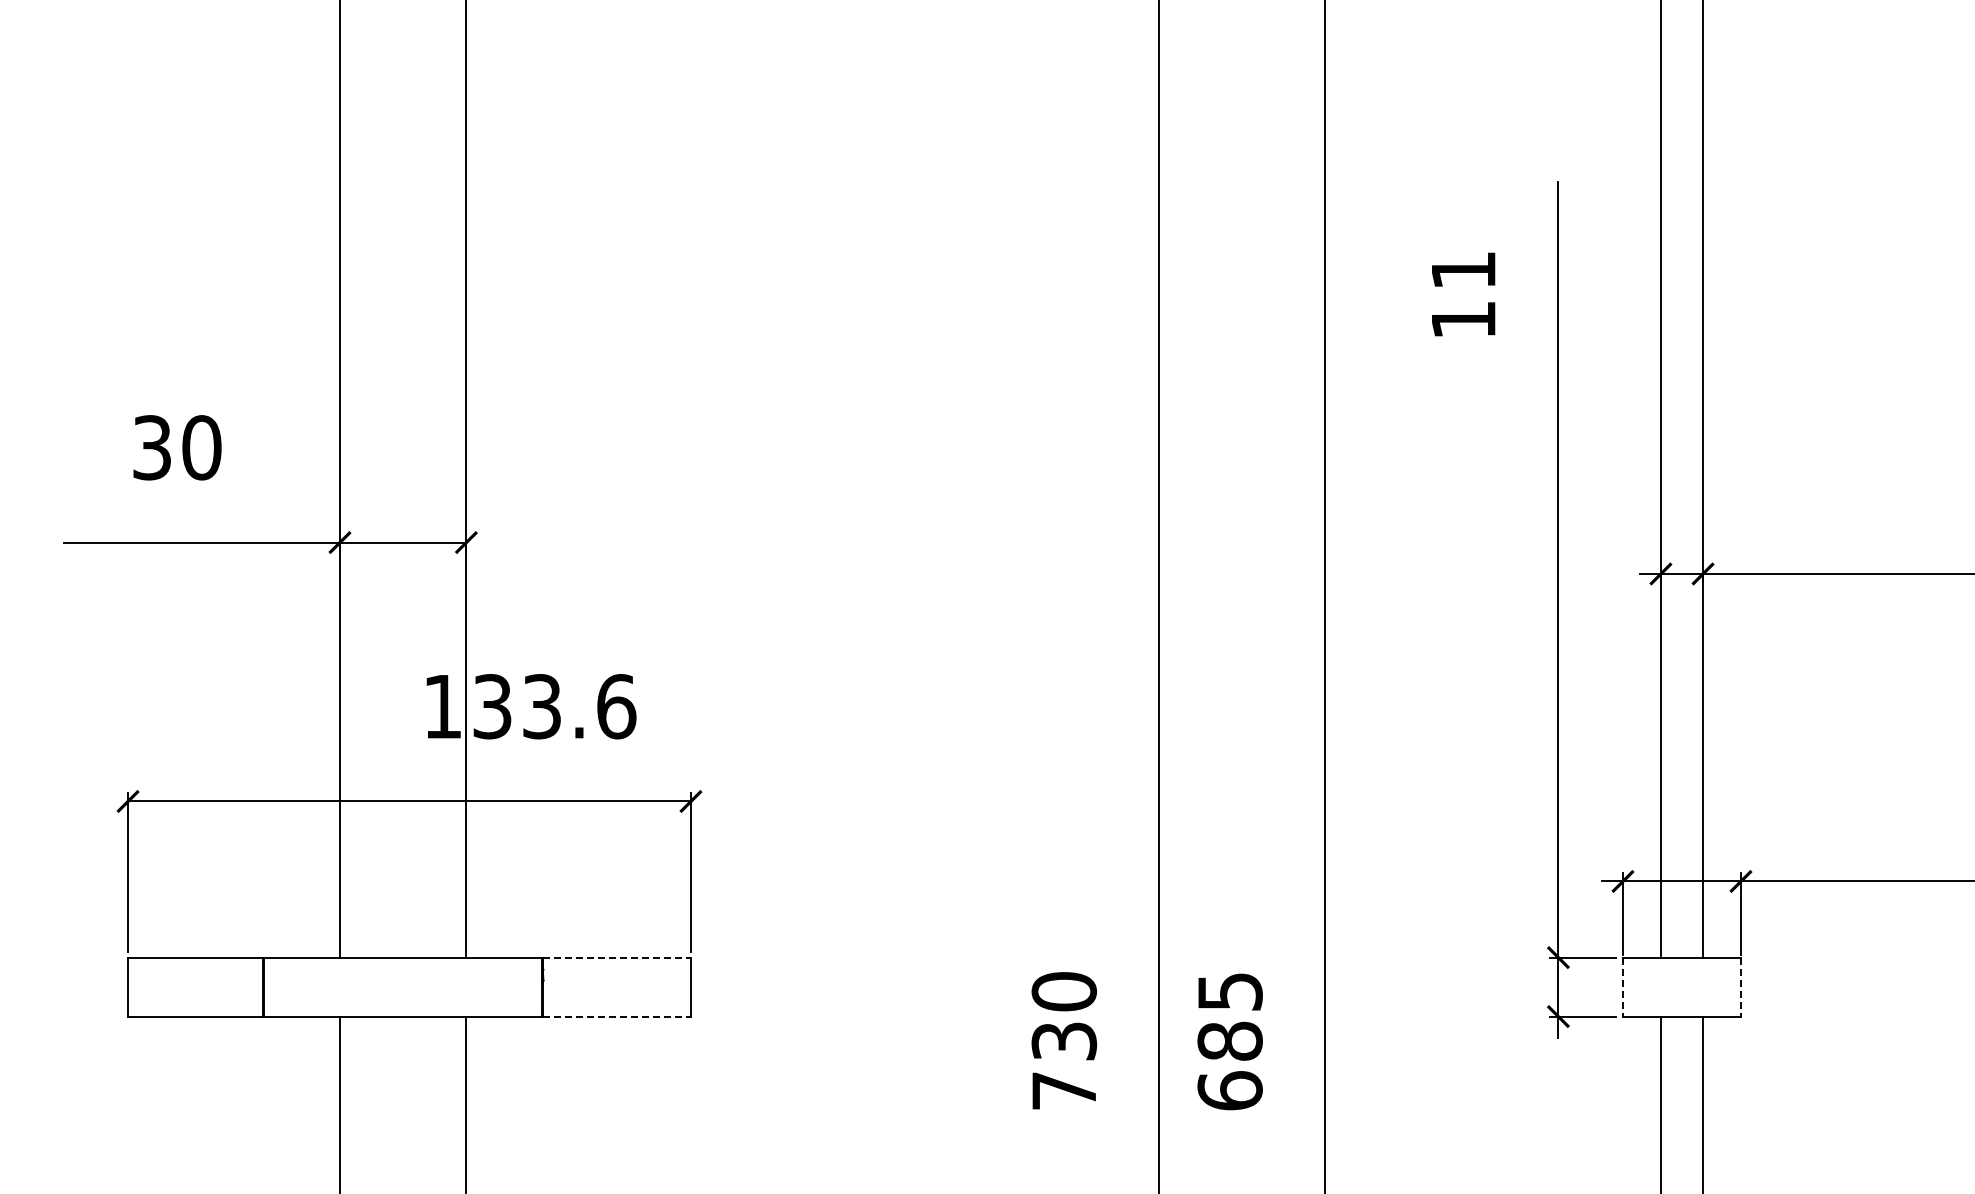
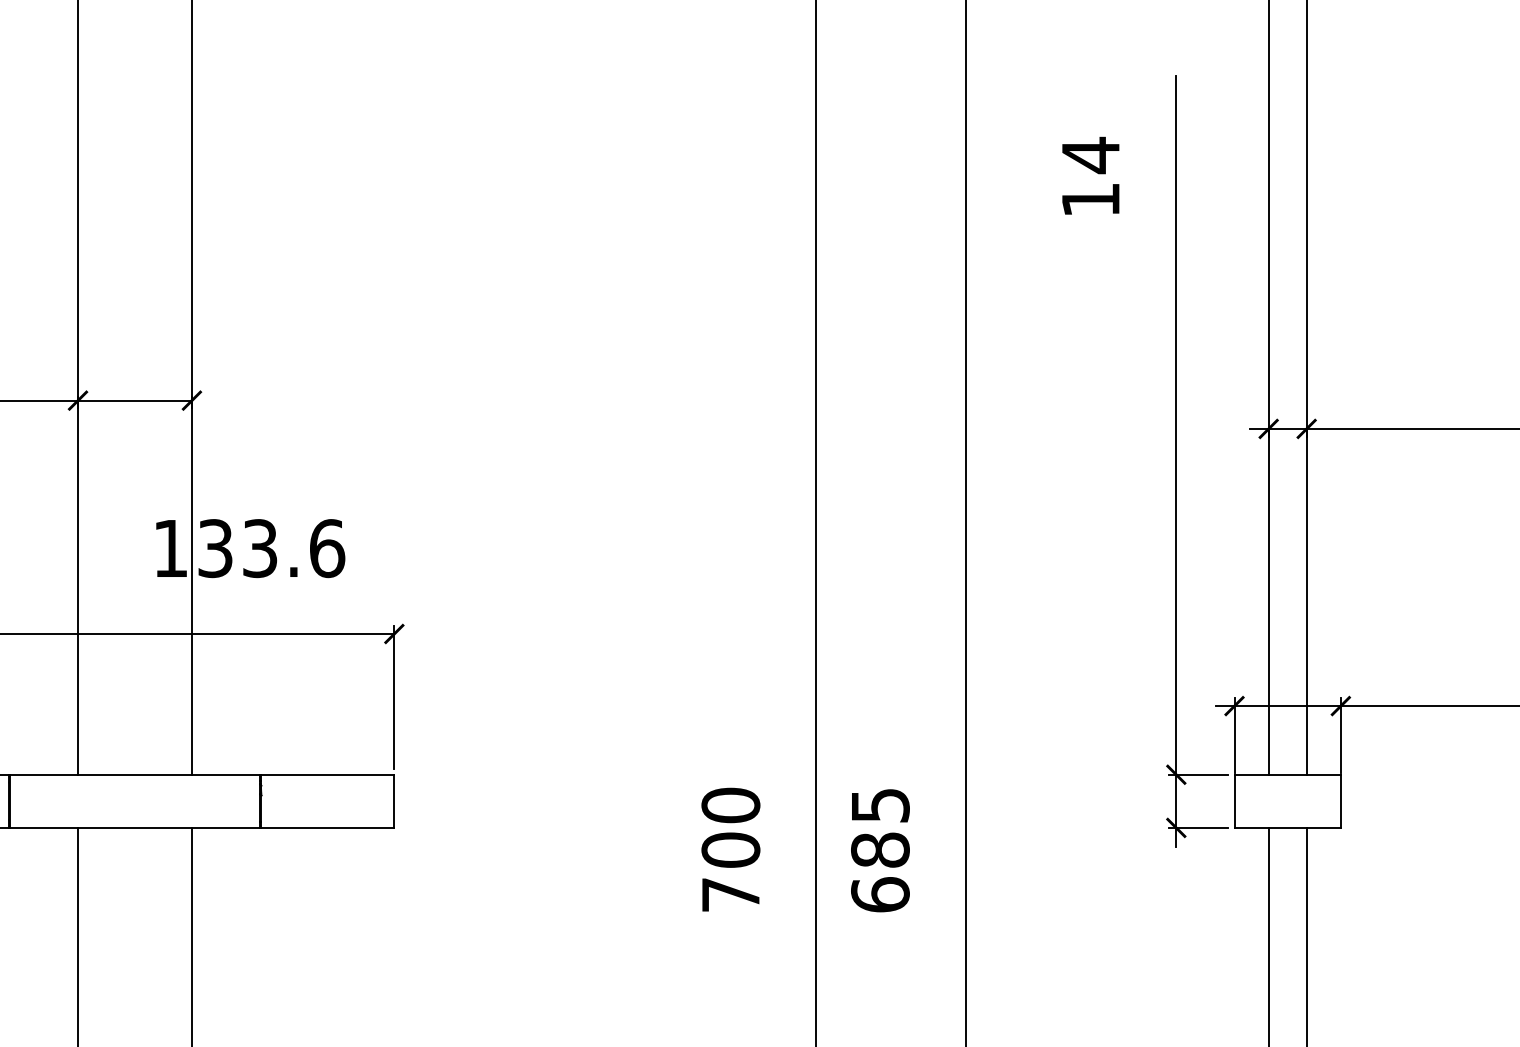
text: (1463, 270) -> (1090, 155), 11 -> 14
line: (617, 957) -> (328, 774), dashed -> solid
line: (1623, 987) -> (1234, 801), dashed -> solid
line: (1740, 987) -> (1340, 801), dashed -> solid
line: (617, 1016) -> (328, 827), dashed -> solid
text: (1064, 1040) -> (731, 849), 730 -> 700

